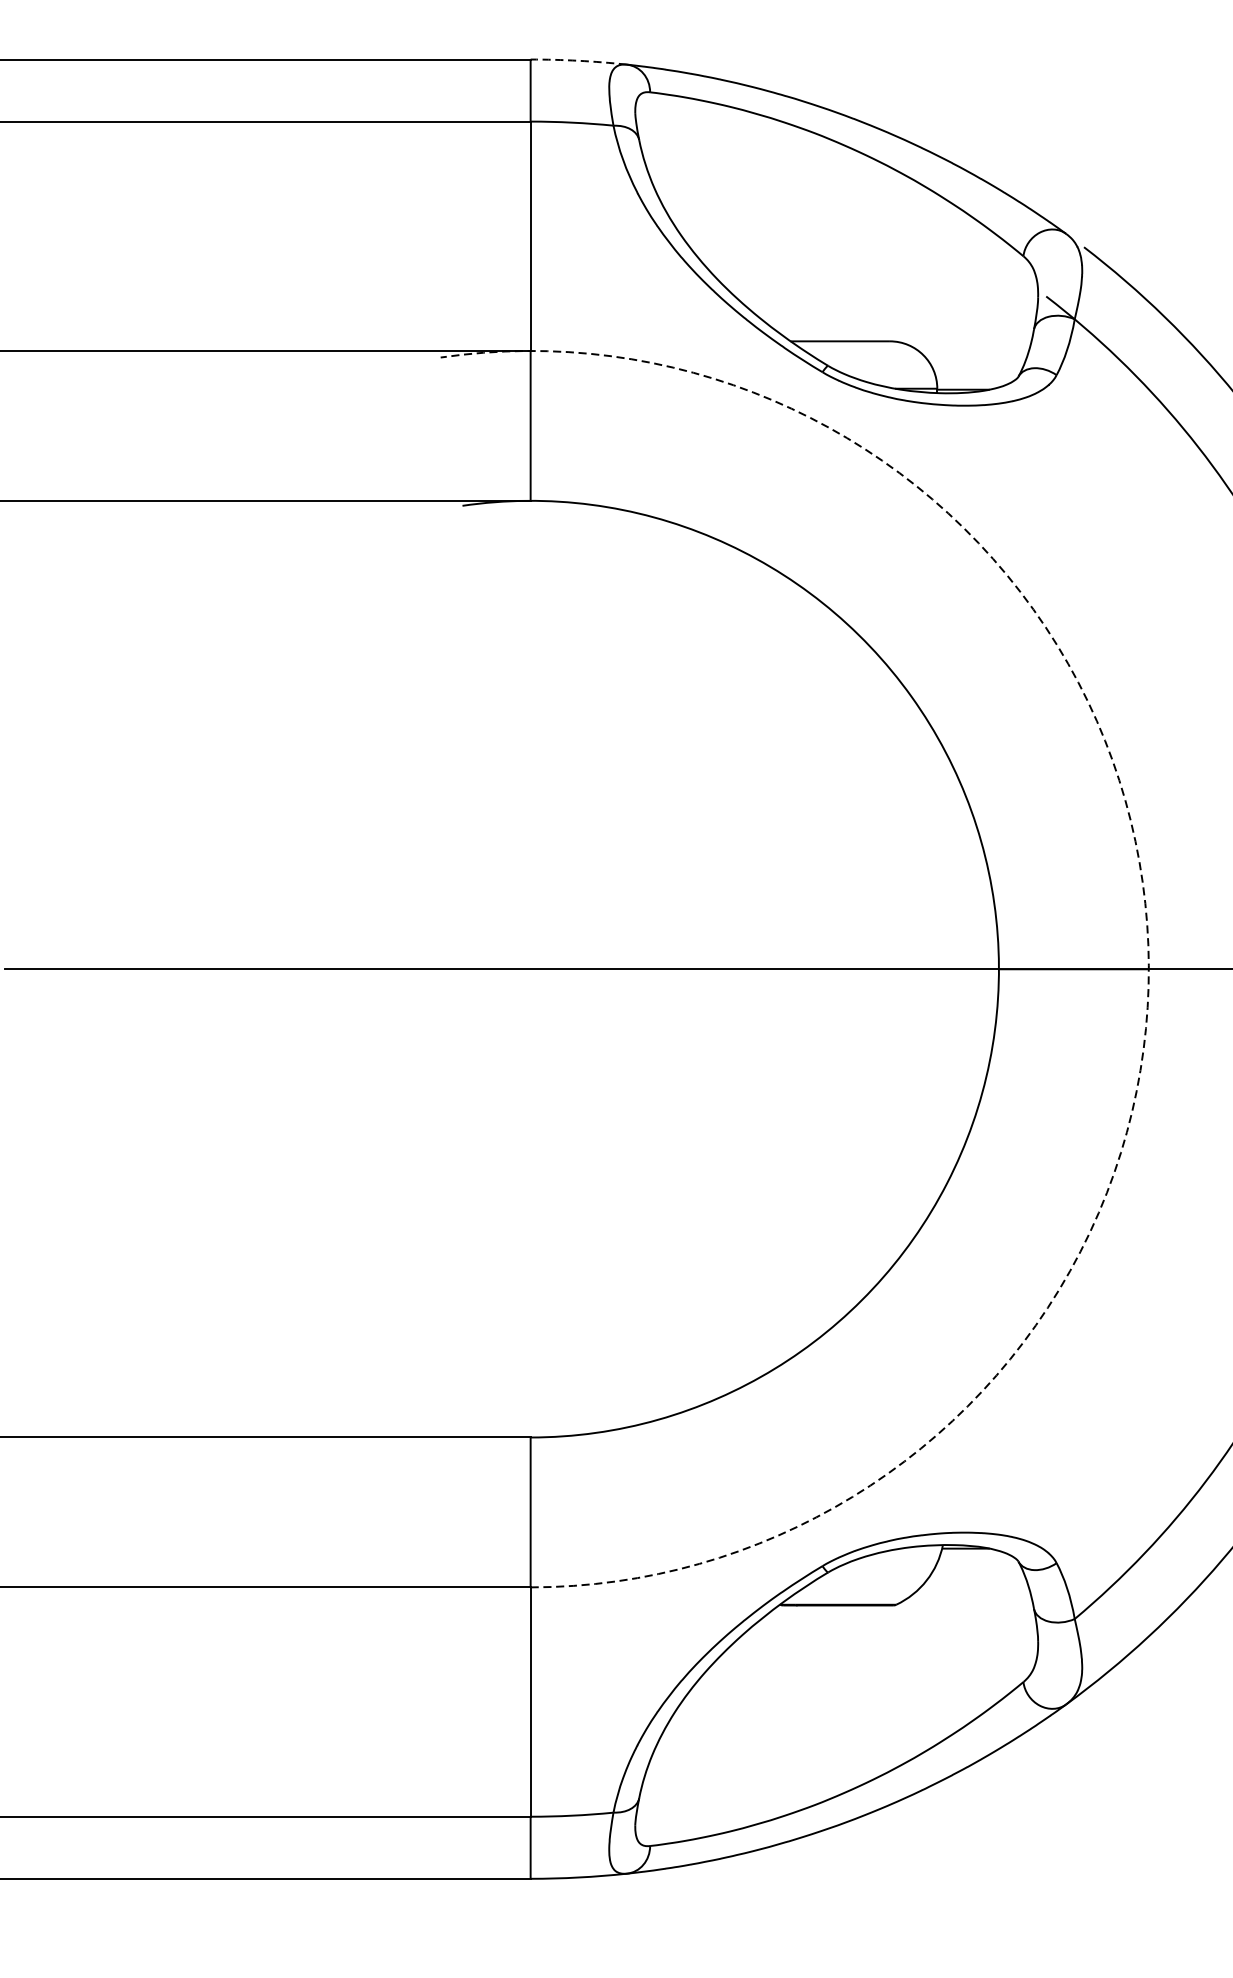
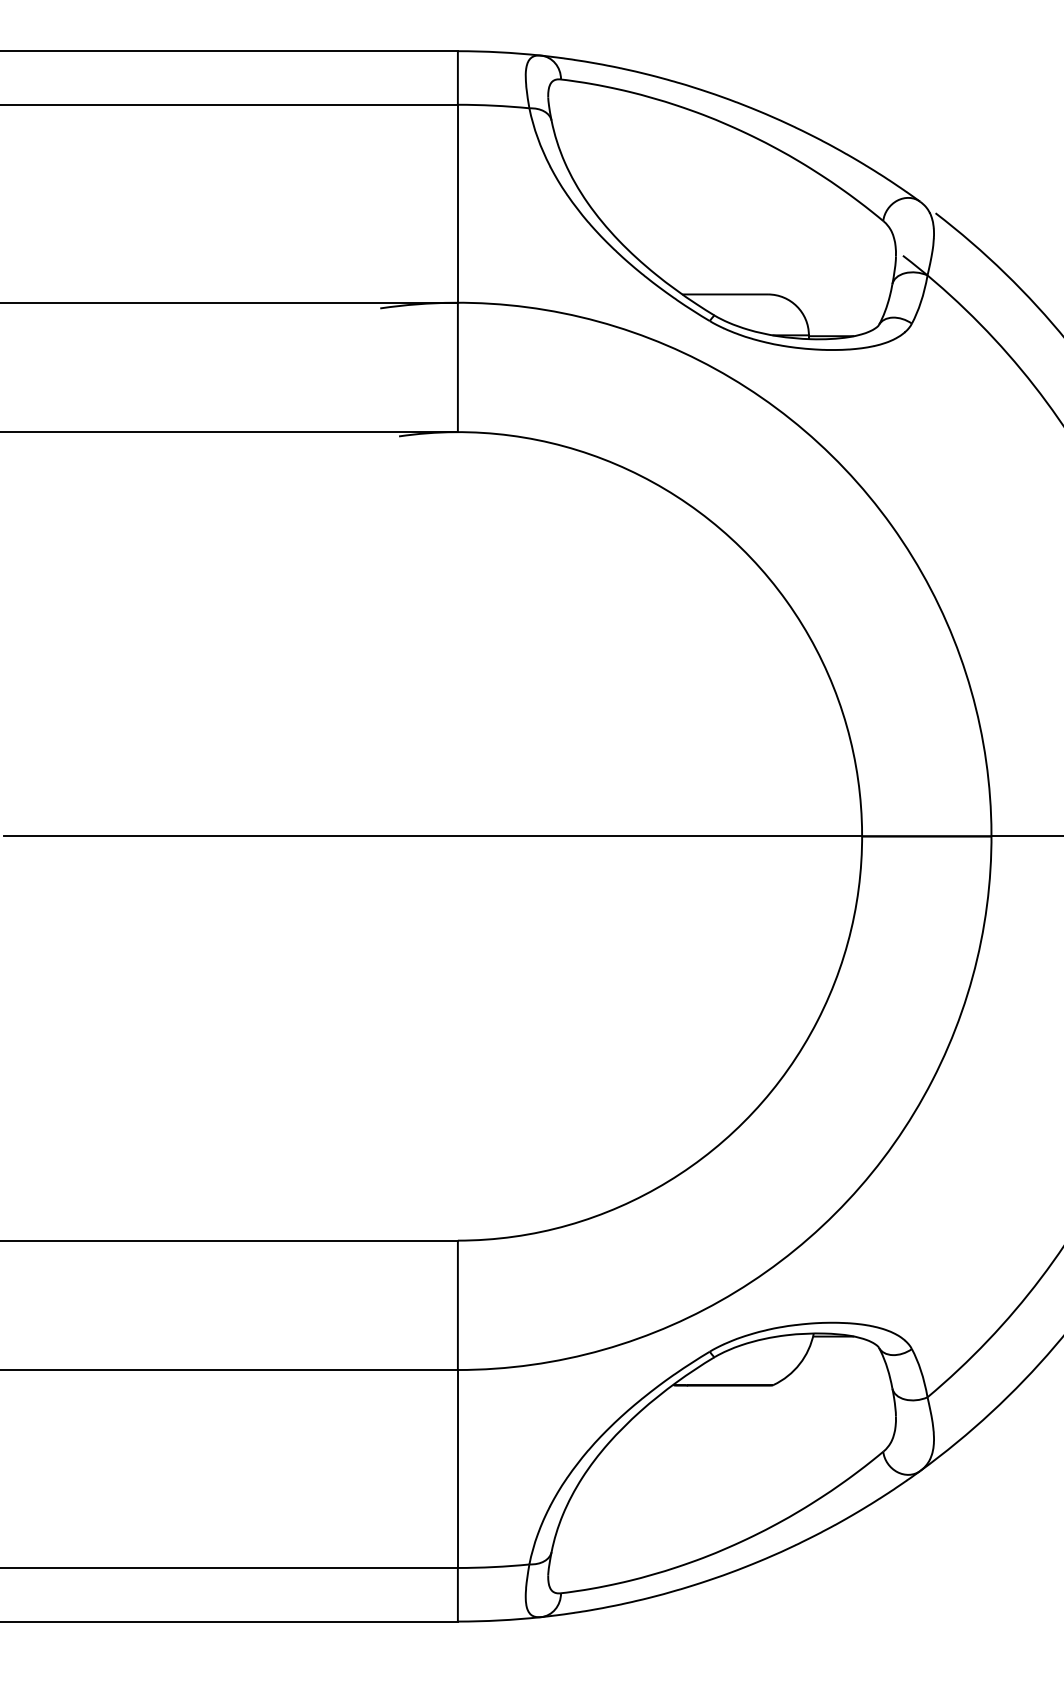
arc: (578, 61) -> (499, 52), dashed -> solid
arc: (1147, 924) -> (990, 797), dashed -> solid

